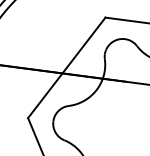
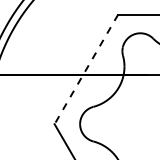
line: (66, 68) -> (86, 69), solid -> dashed

